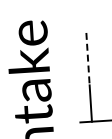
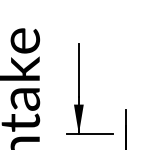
line: (87, 58) -> (78, 70), dashed -> solid
fill: (90, 107) -> (78, 119), added

